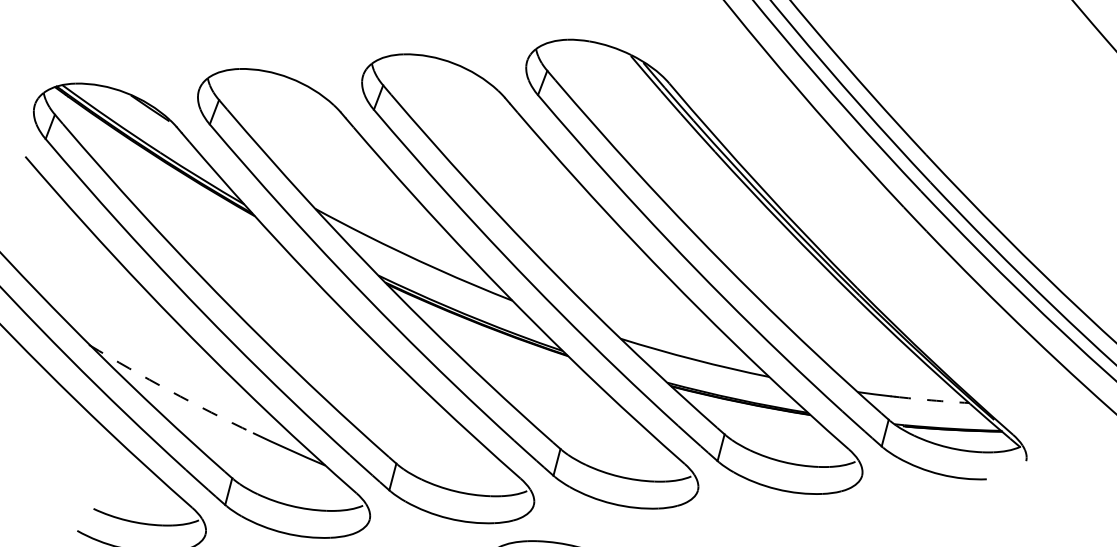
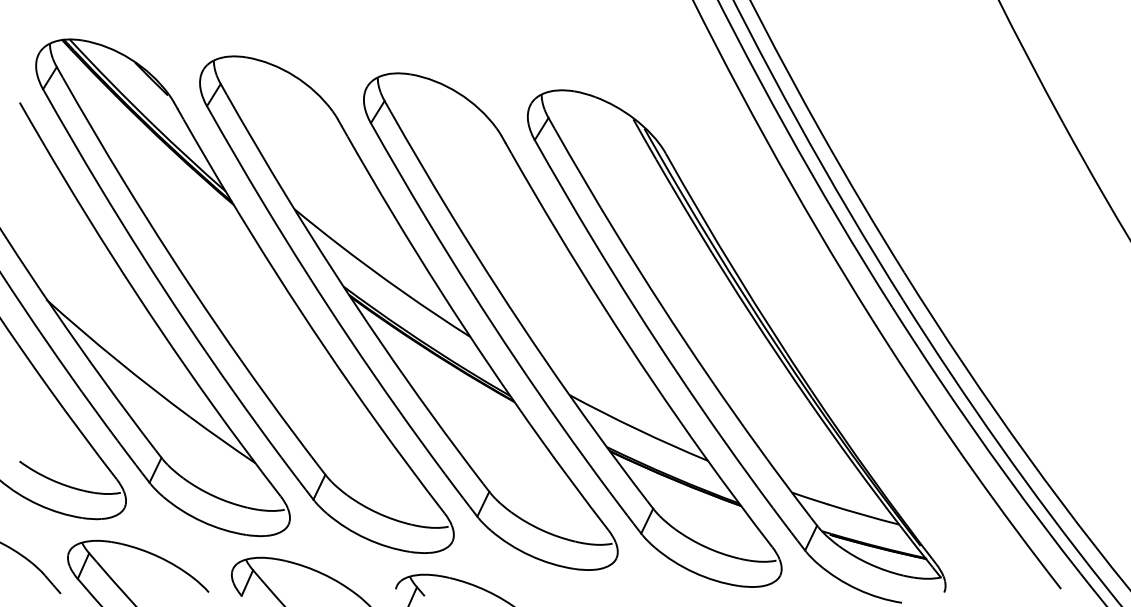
arc: (170, 391) -> (117, 360), dashed -> solid
arc: (932, 399) -> (863, 514), dashed -> solid

